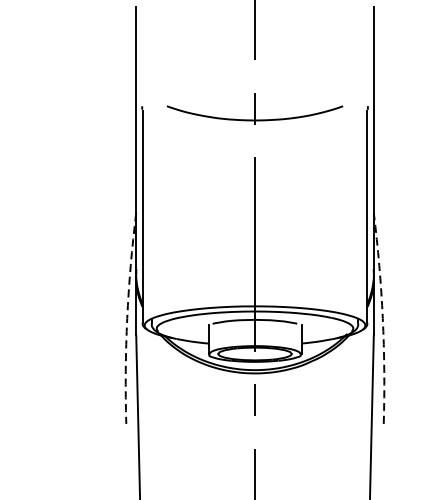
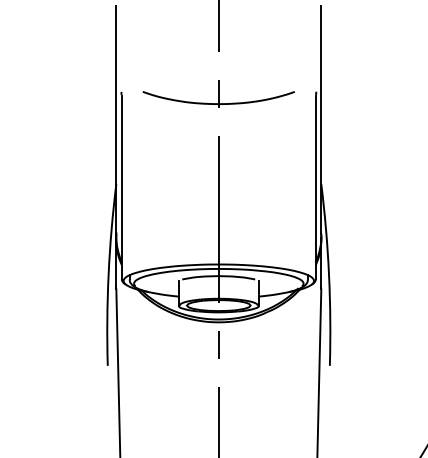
arc: (127, 317) -> (108, 274), dashed -> solid
arc: (383, 317) -> (329, 274), dashed -> solid

